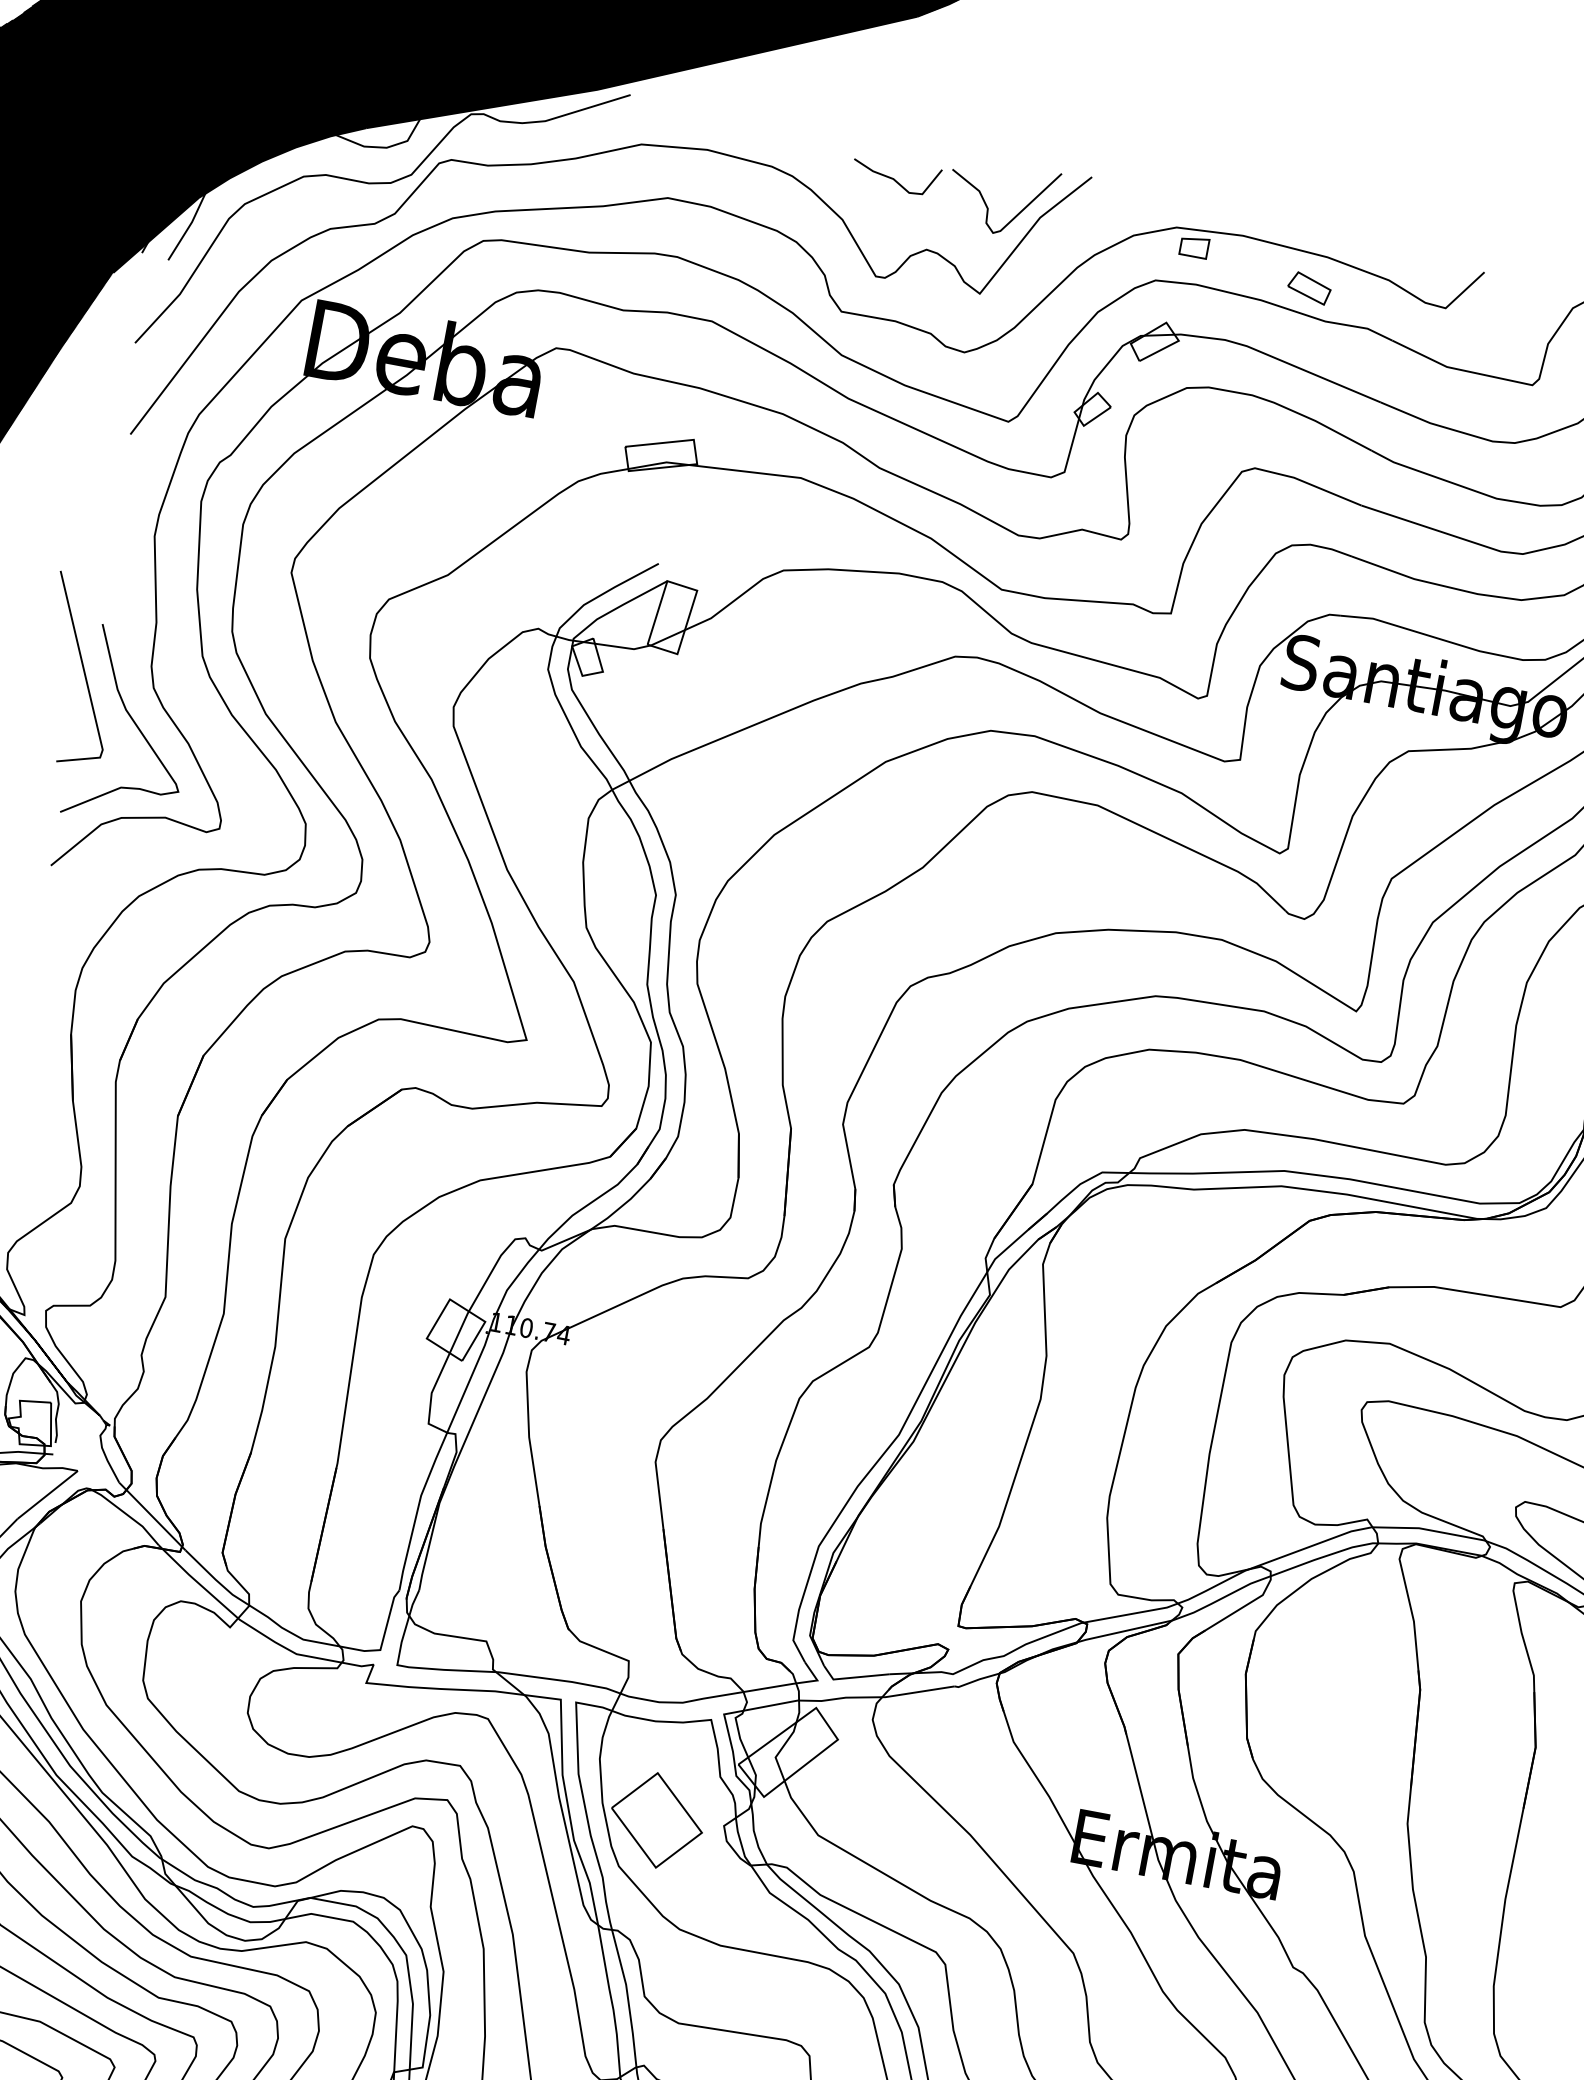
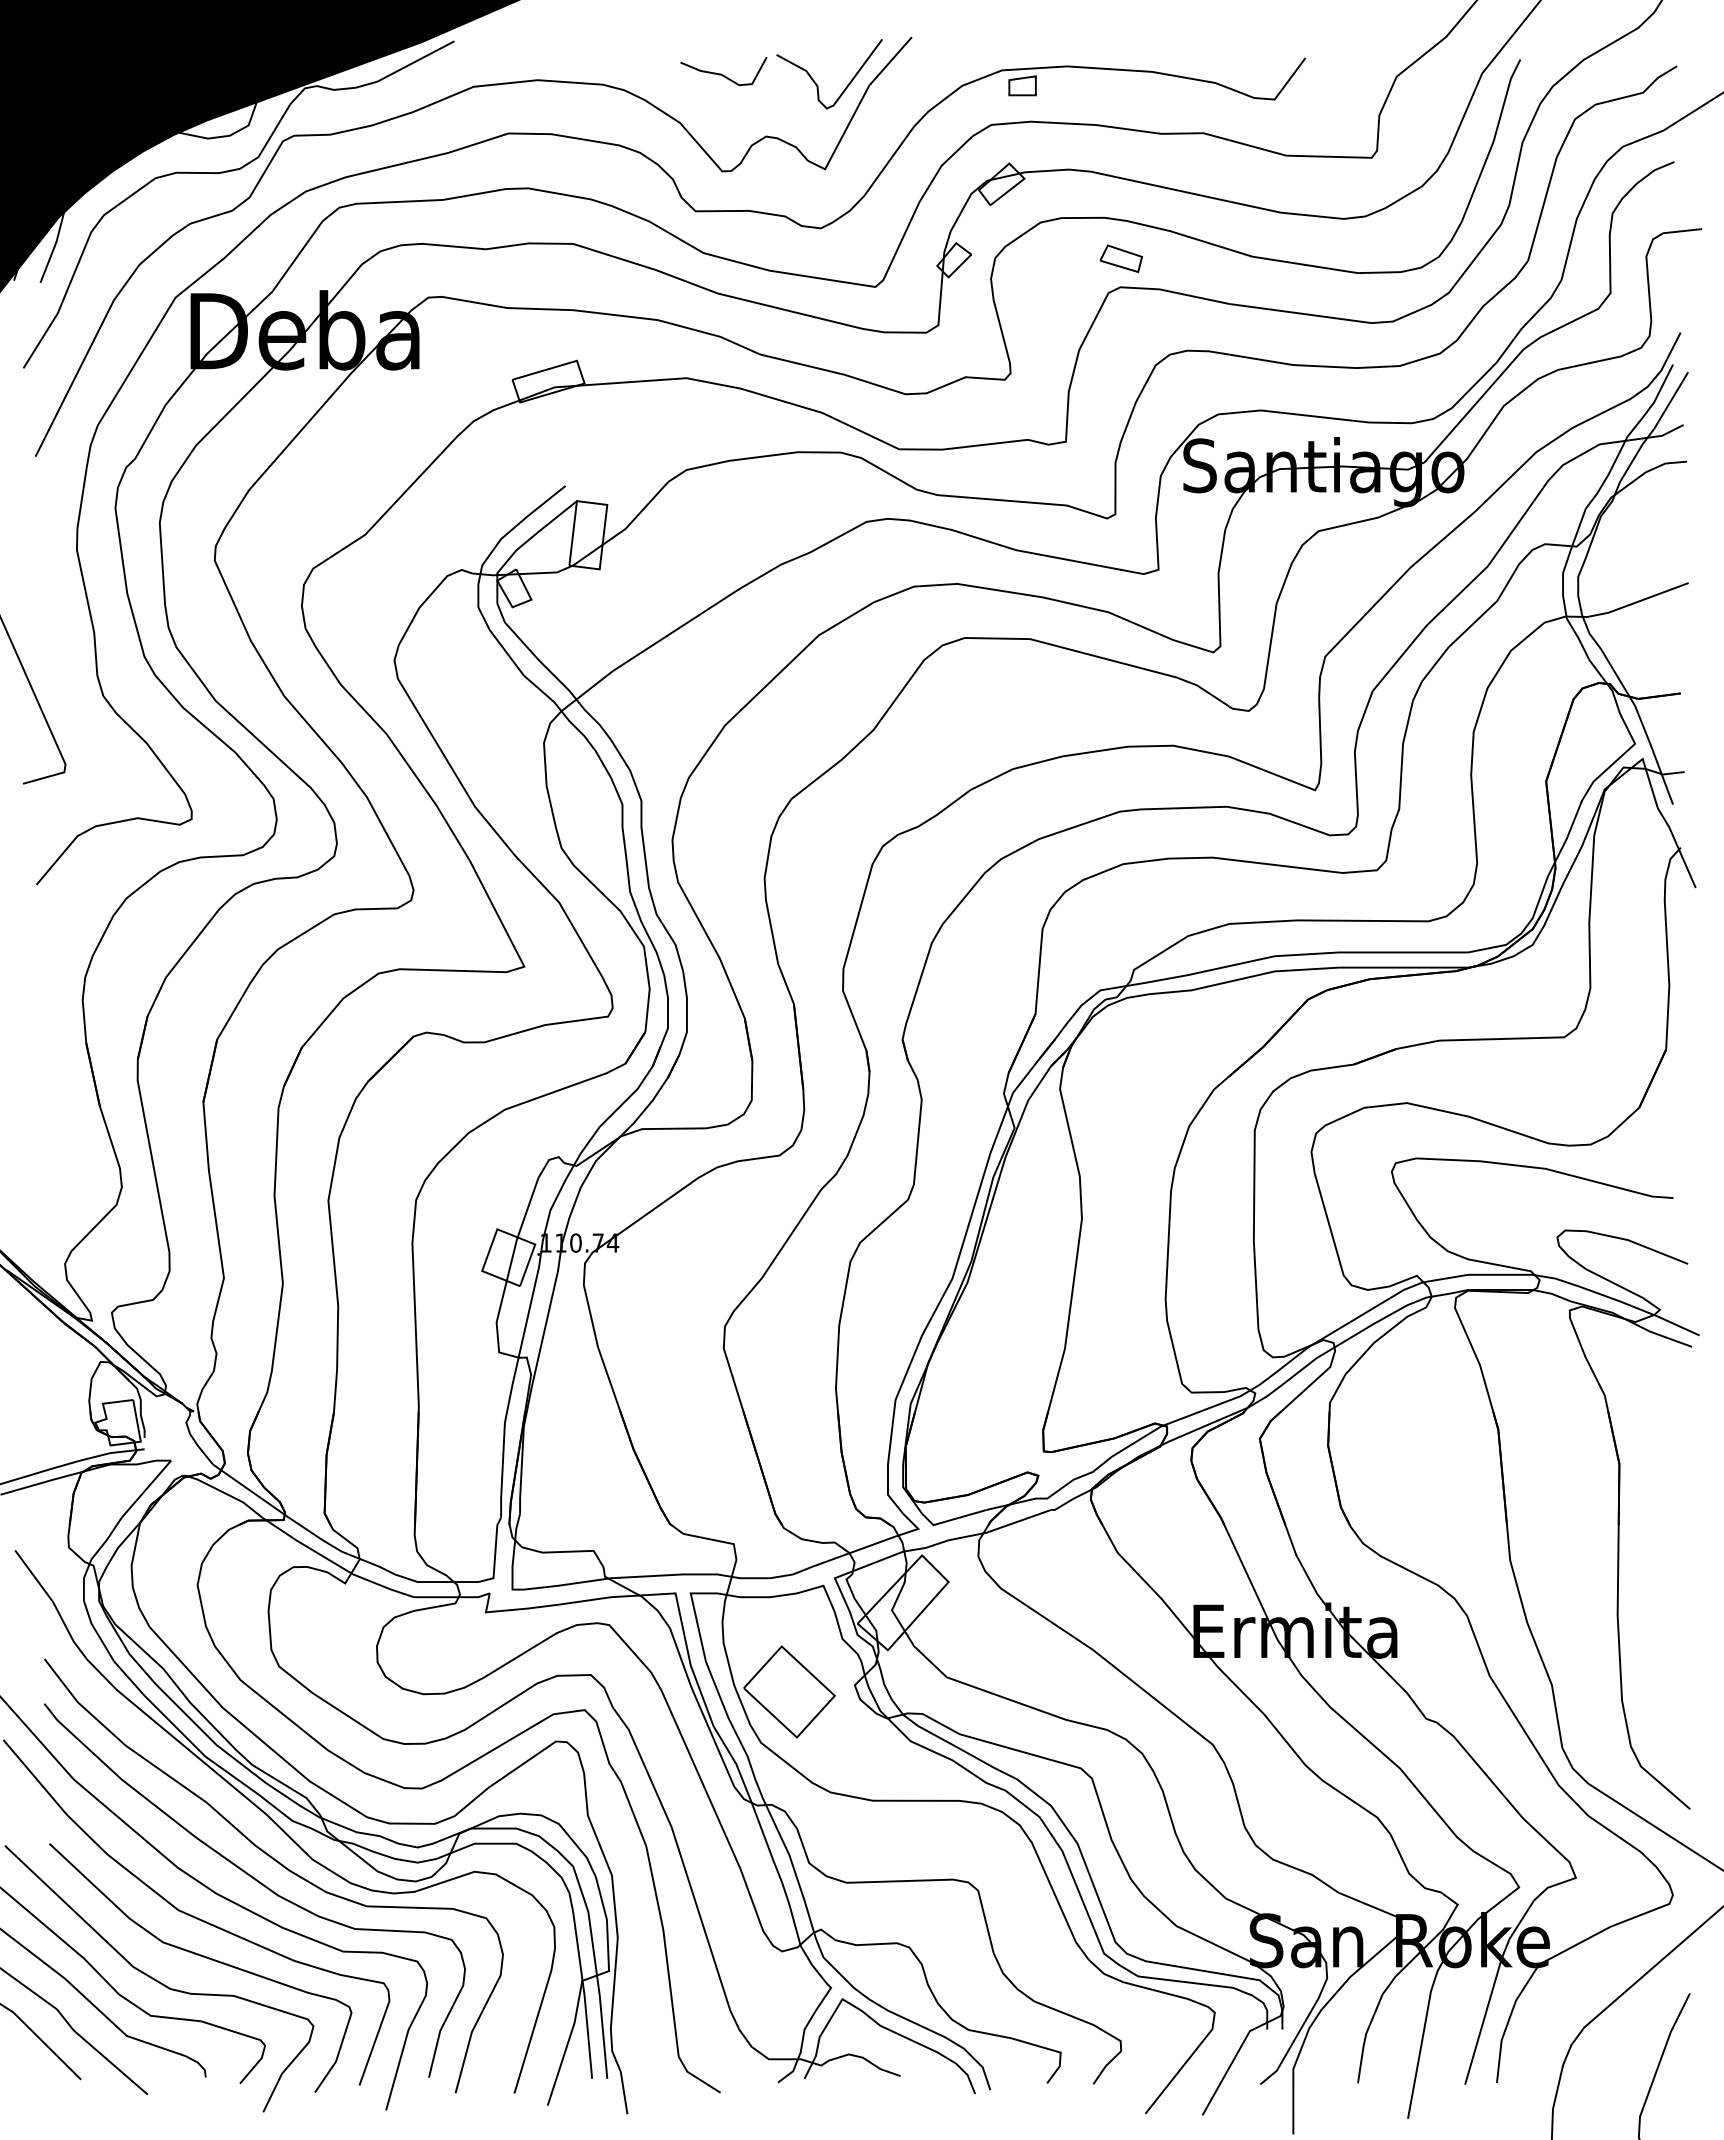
part: (1308, 287) -> (1120, 258), moved
curve: (135, 725) -> (92, 735), removed

